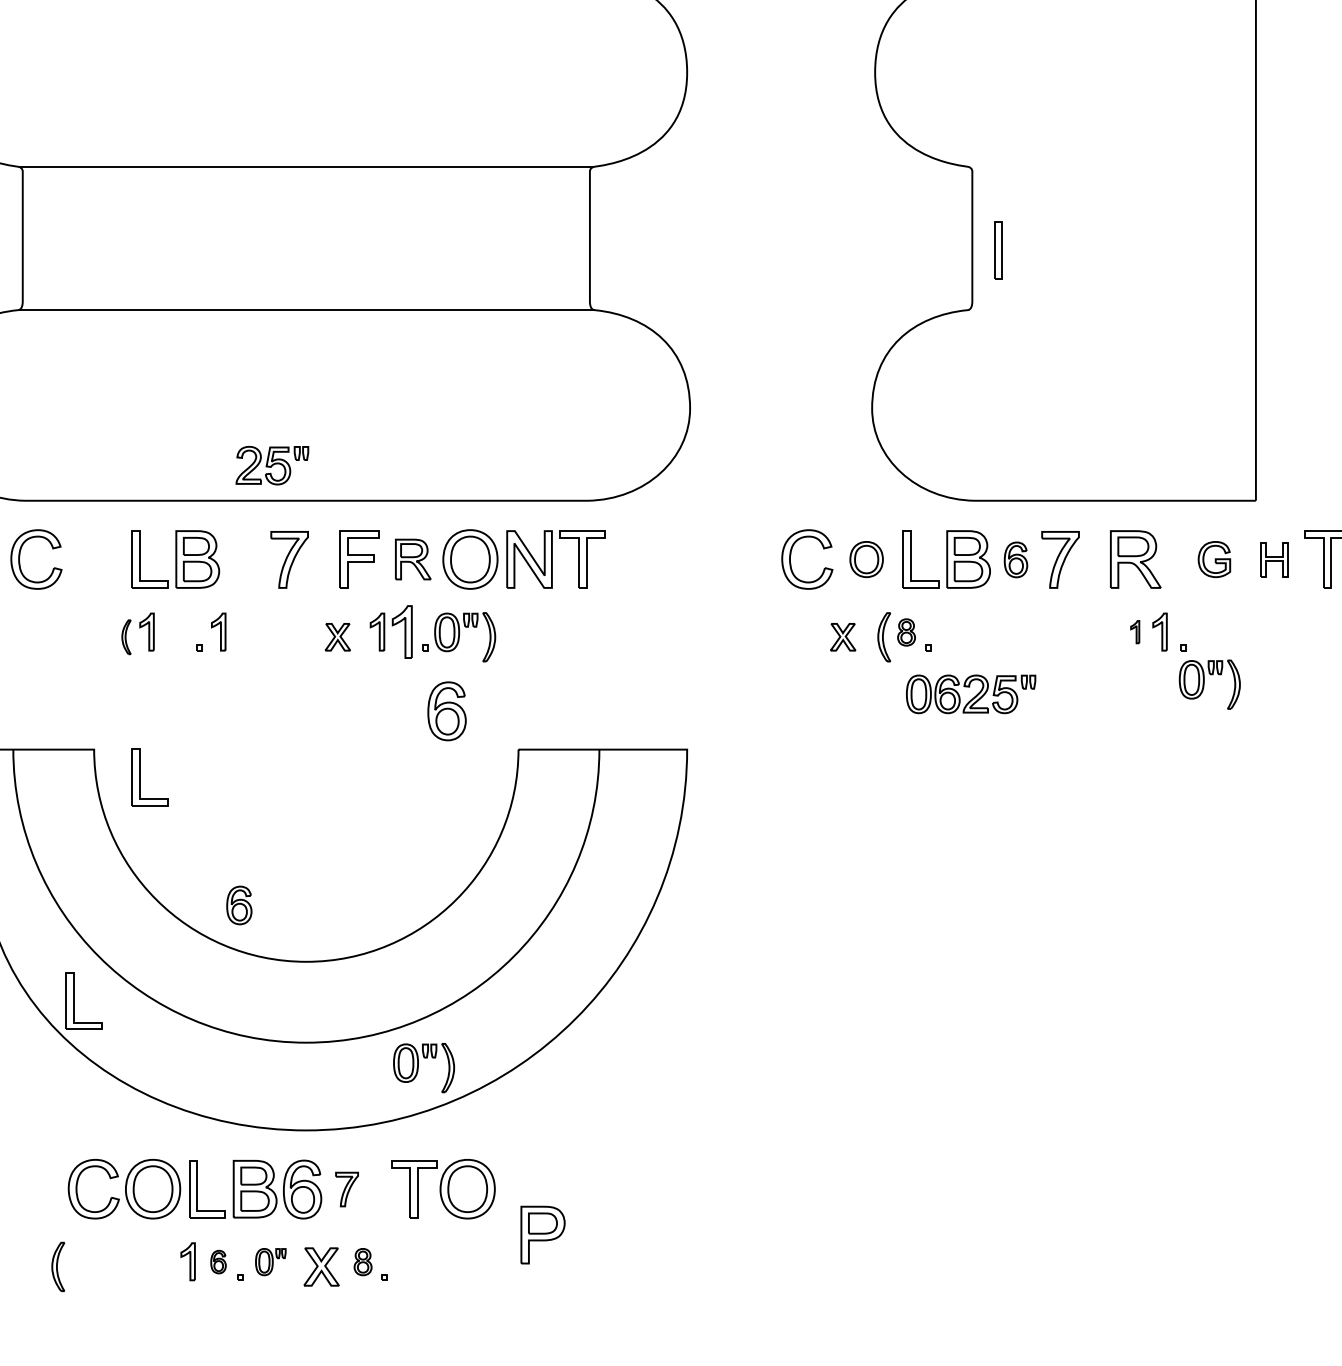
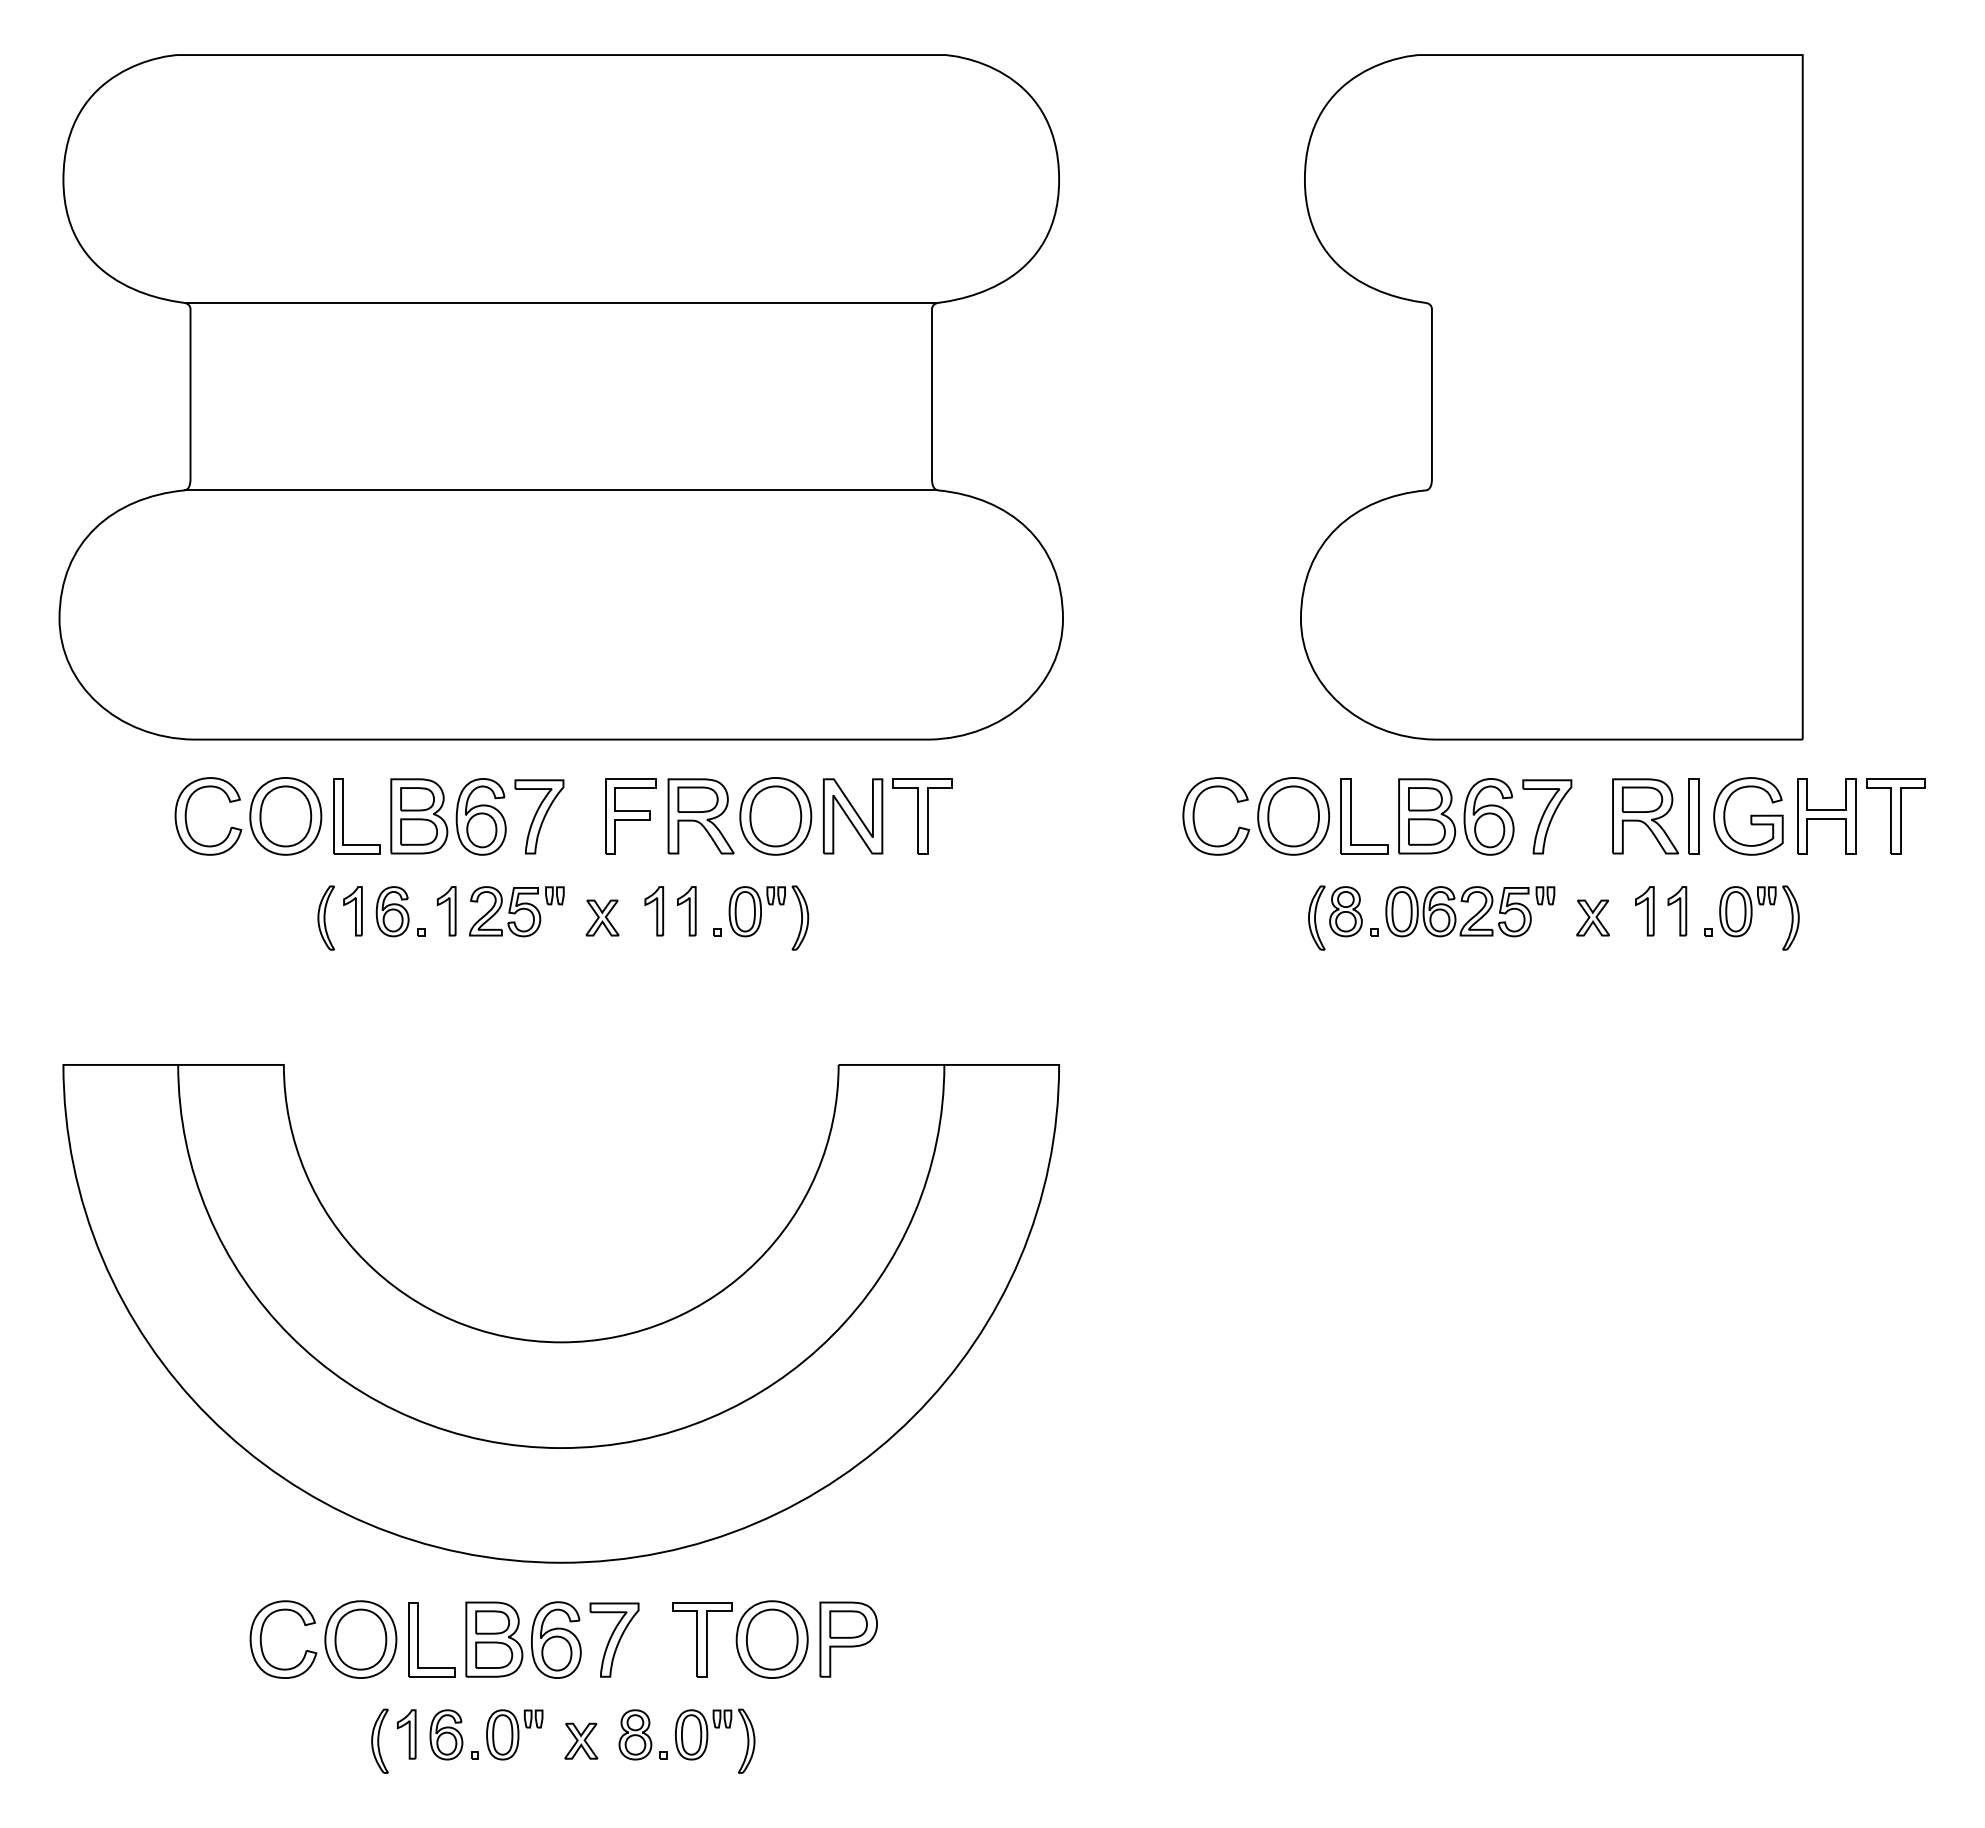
part: (997, 250) -> (1693, 816), moved
part: (272, 465) -> (516, 911), moved
part: (95, 559) -> (285, 816), added
part: (412, 559) -> (700, 816), size x1.43
part: (866, 559) -> (1293, 816), size x1.67
part: (1015, 559) -> (1488, 816), size x1.67
part: (1214, 559) -> (1748, 816), size x1.67
part: (1274, 559) -> (1826, 816), size x1.67
part: (402, 632) -> (686, 911), size x0.71
part: (906, 632) -> (1345, 911), size x1.43
part: (1134, 632) -> (1644, 911), size x1.67
part: (126, 636) -> (325, 917), size x1.43
part: (842, 636) -> (1592, 917), moved
part: (1204, 684) -> (1752, 917), moved
part: (971, 694) -> (1470, 911), moved
part: (446, 711) -> (480, 816), moved
part: (139, 777) -> (343, 1101), removed
part: (239, 905) -> (392, 911), moved
part: (73, 1000) -> (257, 1393), removed
part: (418, 1066) -> (708, 1739), moved
part: (347, 1189) -> (614, 1639), size x1.67
part: (542, 1234) -> (848, 1639), moved
part: (218, 1261) -> (446, 1734), size x1.67
part: (270, 1261) -> (514, 1734), size x1.43
part: (363, 1261) -> (635, 1734), size x1.43
part: (57, 1266) -> (379, 1740), moved
part: (321, 1266) -> (581, 1740), size x0.71

